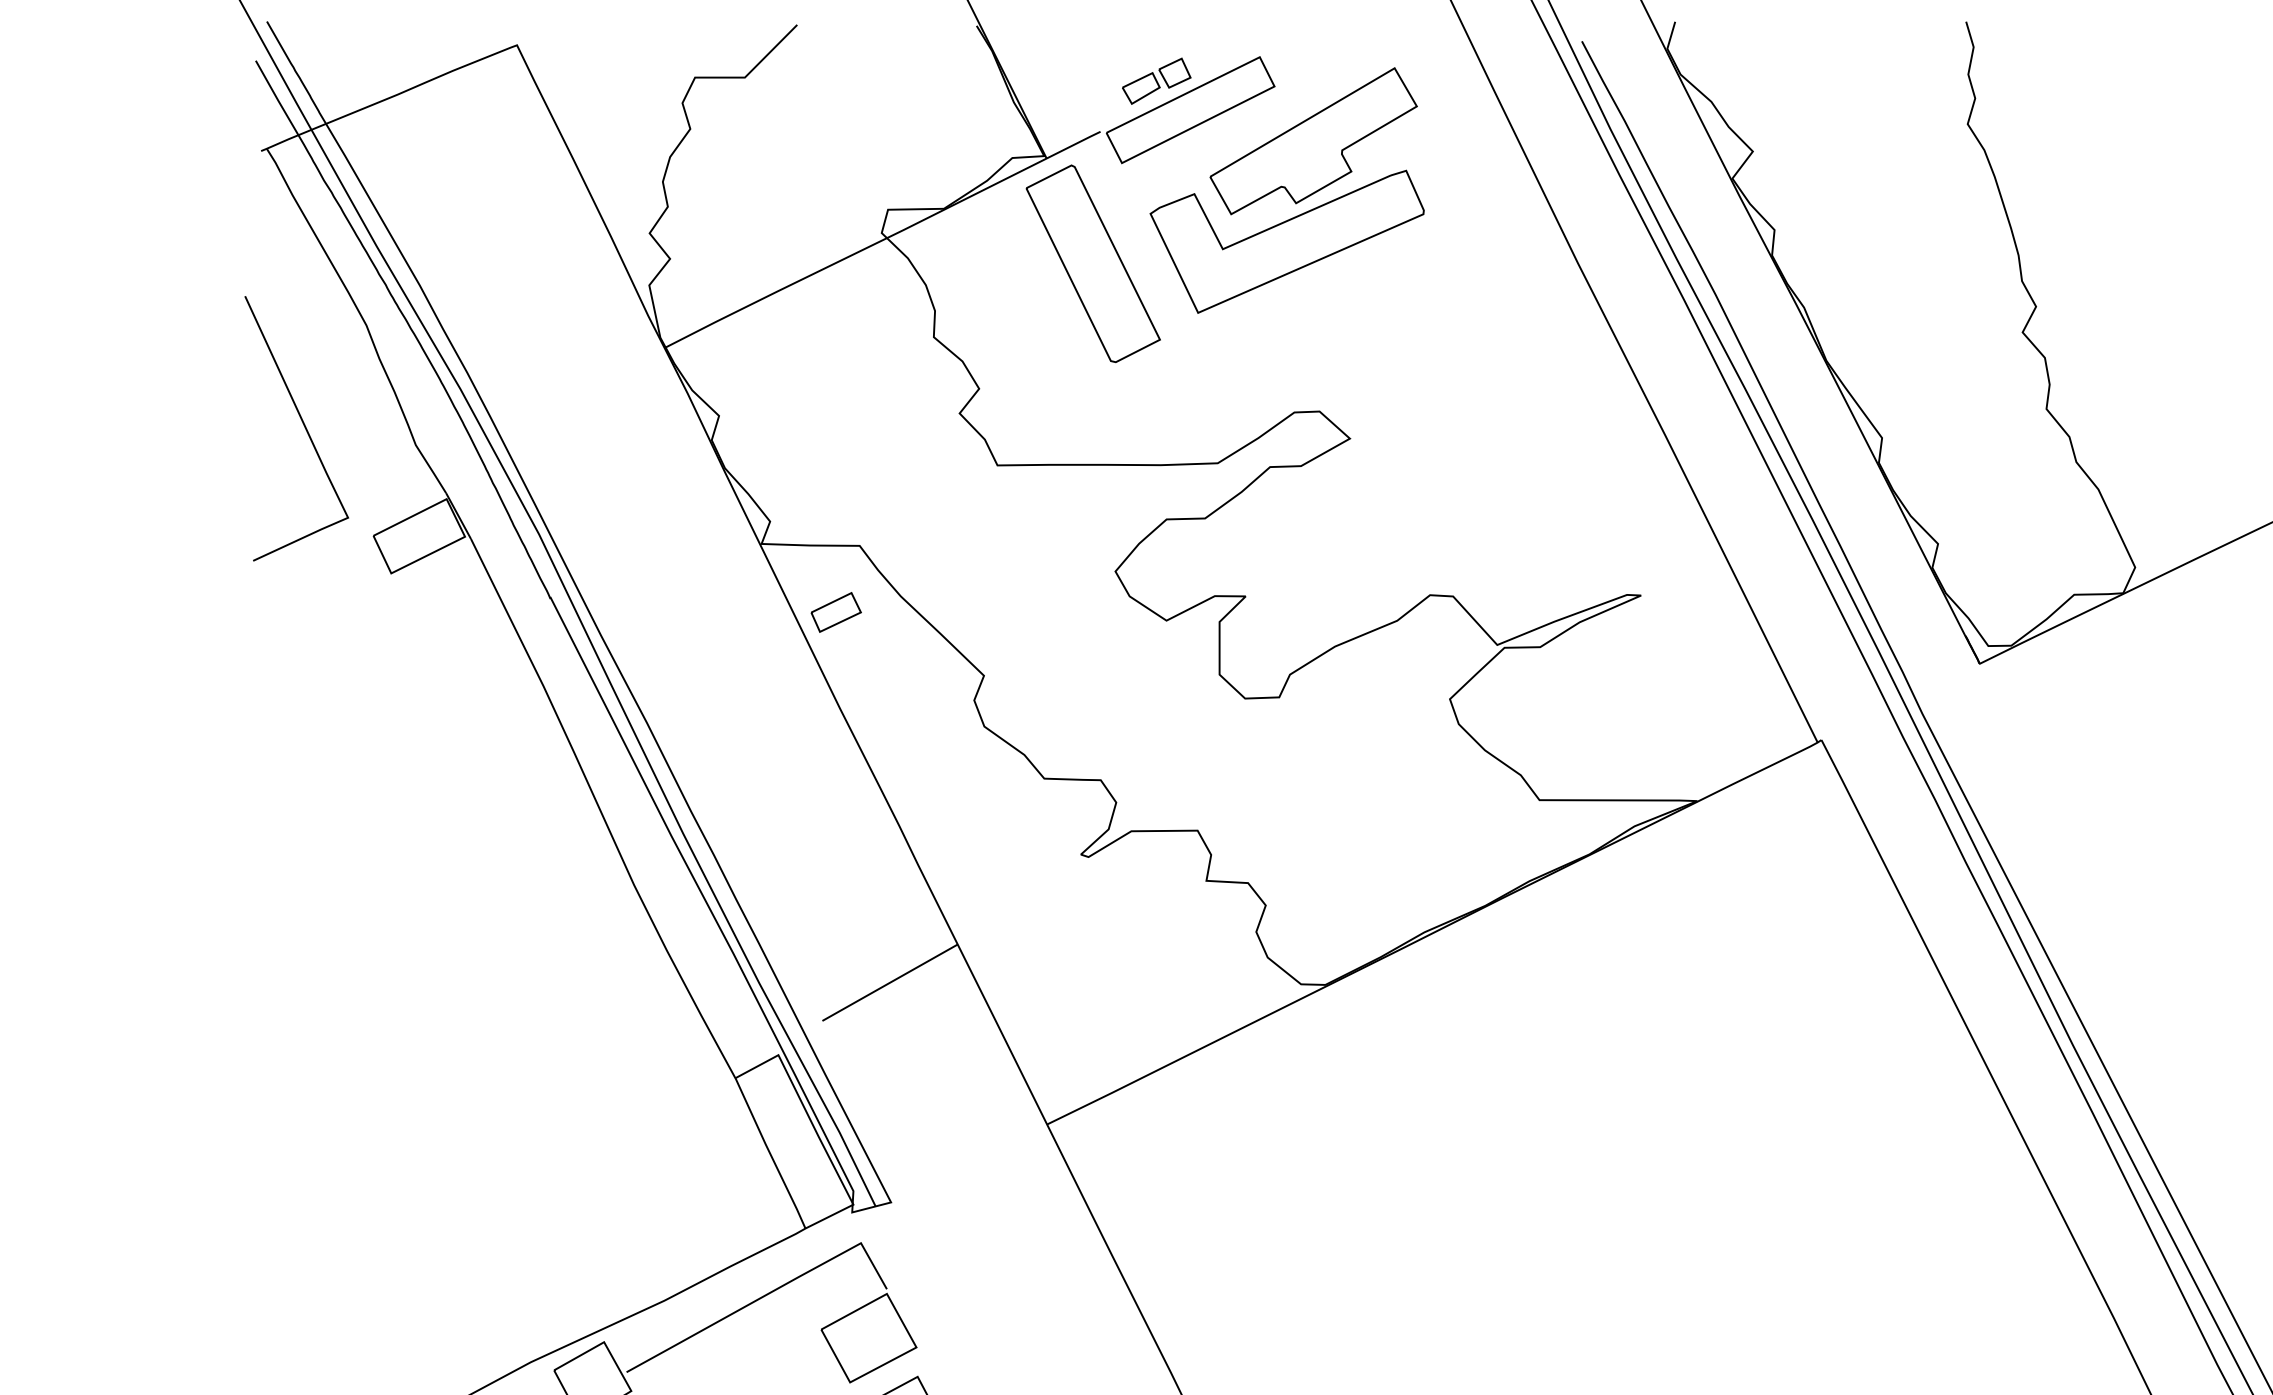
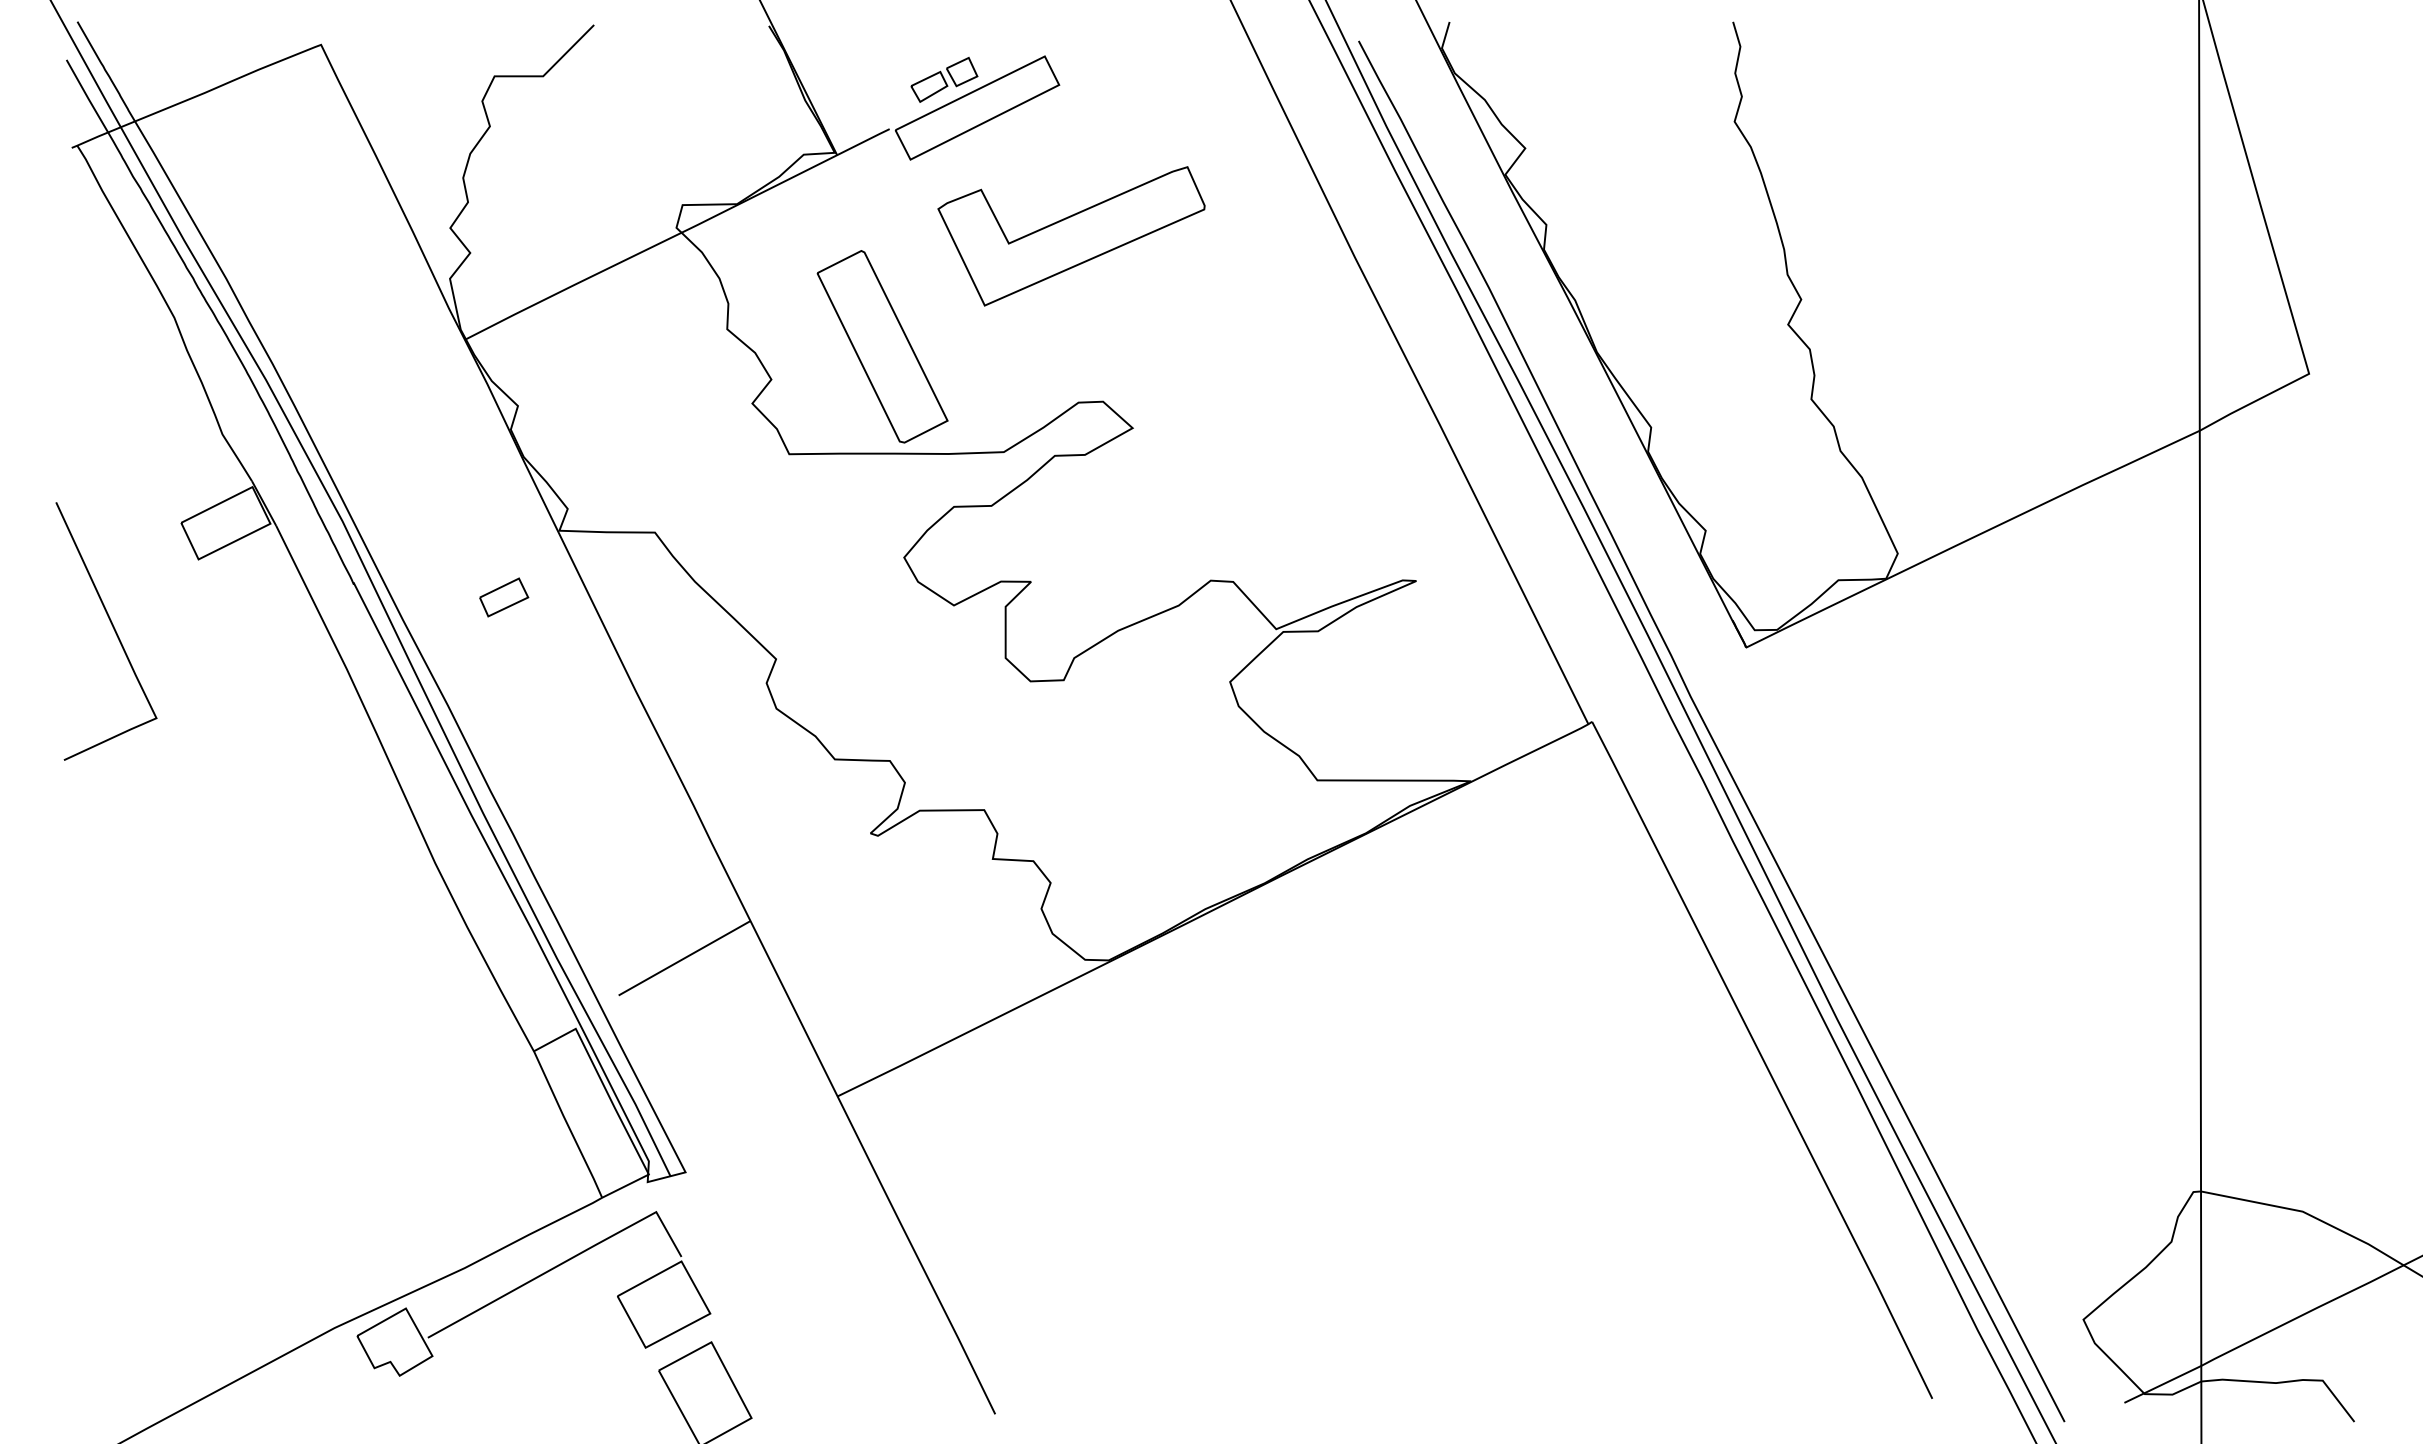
part: (1312, 141) -> (1096, 138), removed
part: (1093, 263) -> (882, 346), moved
curve: (302, 424) -> (112, 627), moved
part: (836, 612) -> (504, 597), moved

